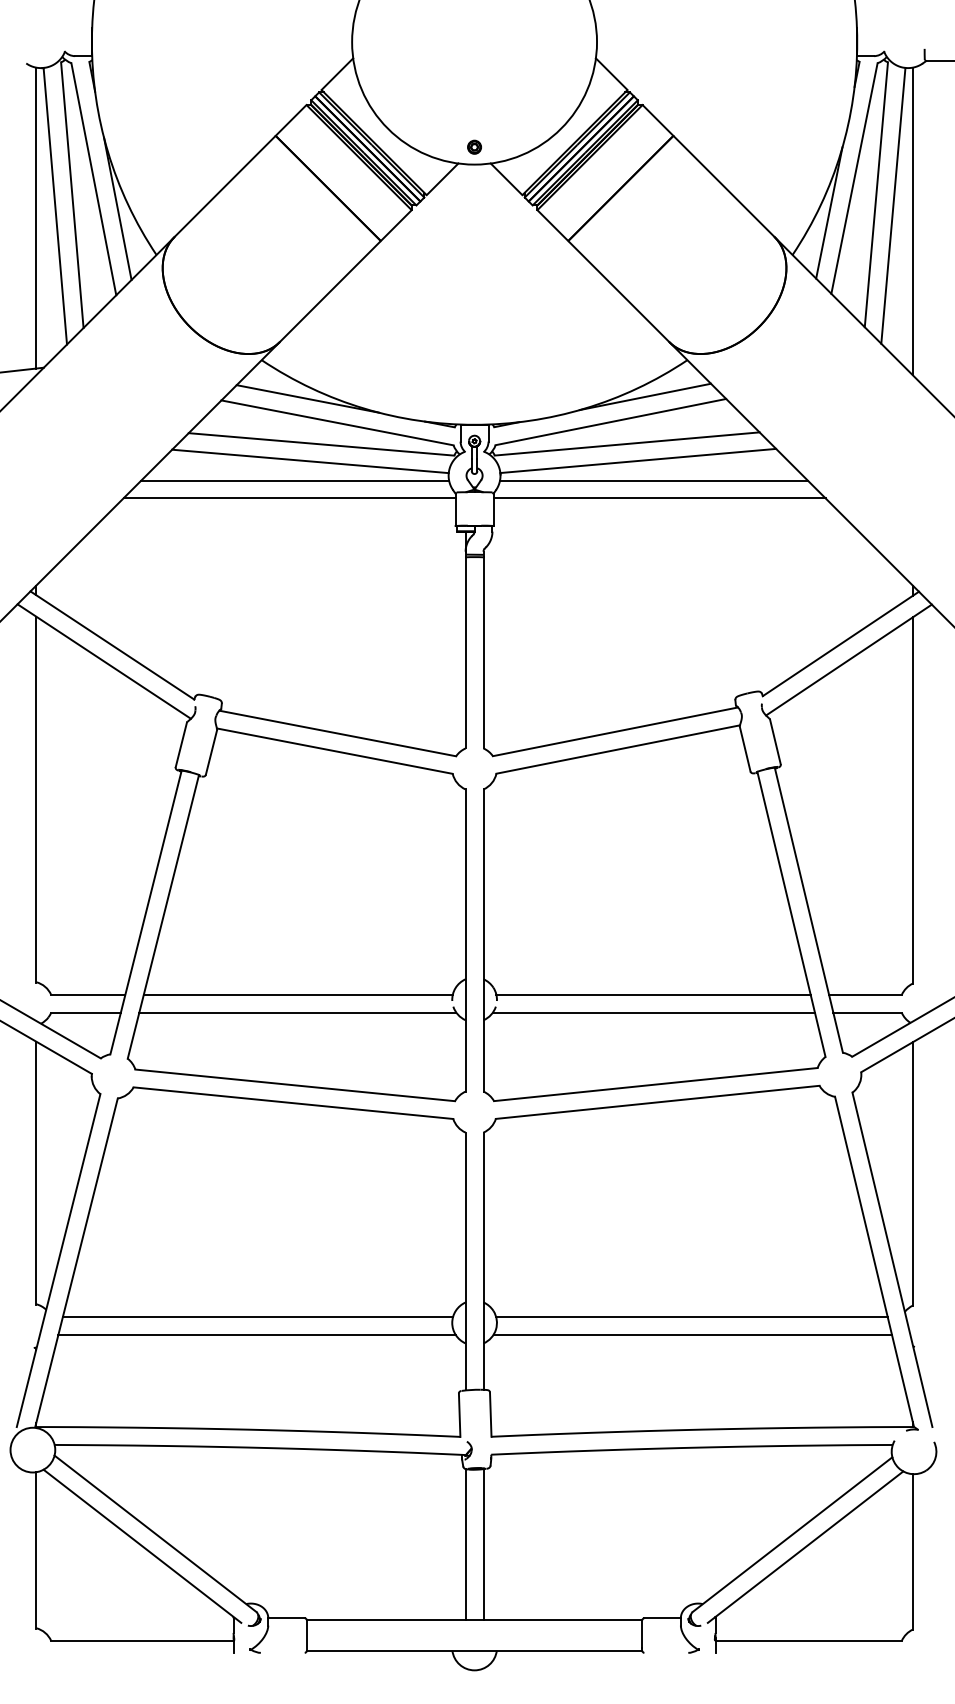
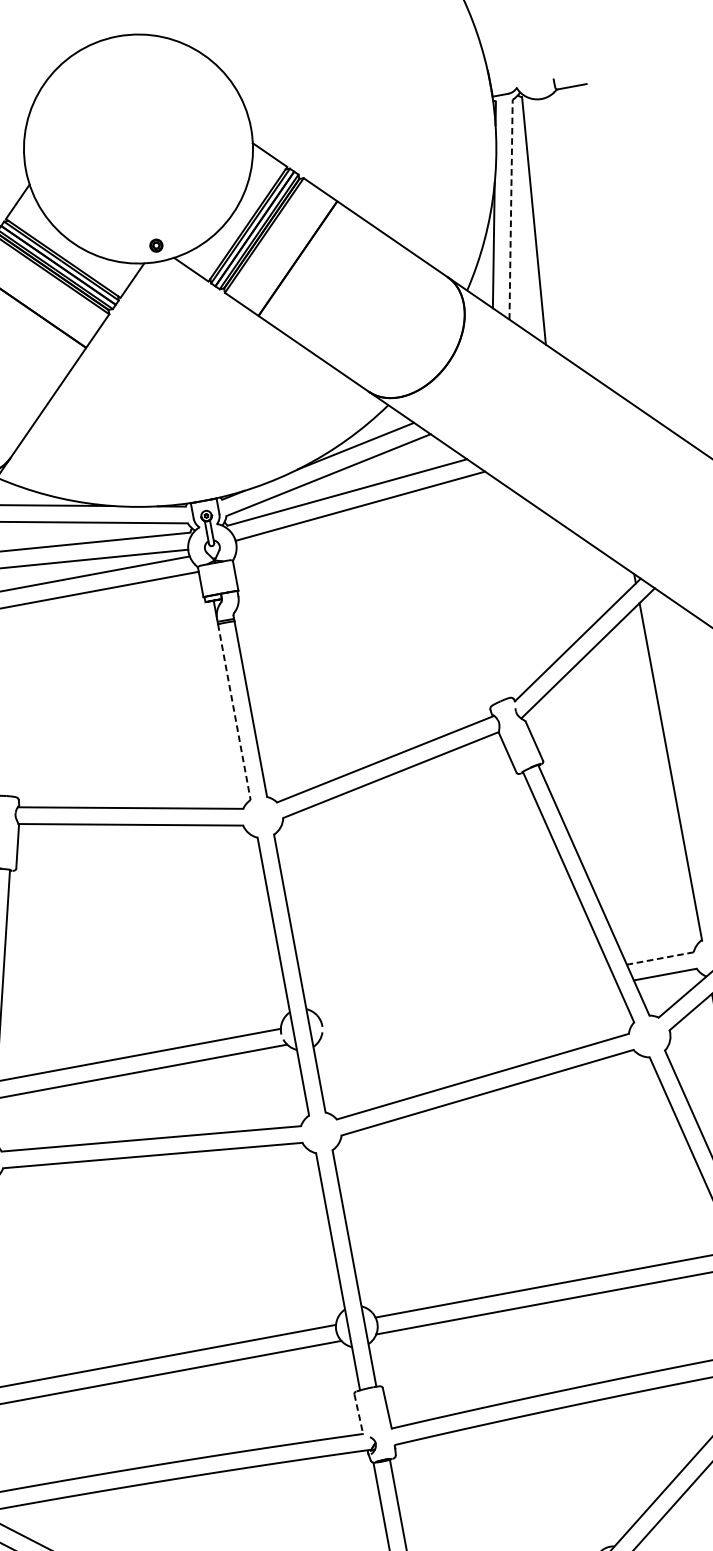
line: (854, 178) -> (511, 209), solid -> dashed
line: (893, 205) -> (551, 227), removed
line: (912, 221) -> (571, 239), removed
line: (653, 480) -> (377, 521), removed
line: (659, 498) -> (386, 537), removed
line: (465, 652) -> (234, 711), solid -> dashed
line: (653, 994) -> (465, 994), removed
line: (864, 994) -> (659, 958), solid -> dashed
line: (653, 1012) -> (468, 1010), removed
line: (459, 1415) -> (358, 1414), solid -> dashed

